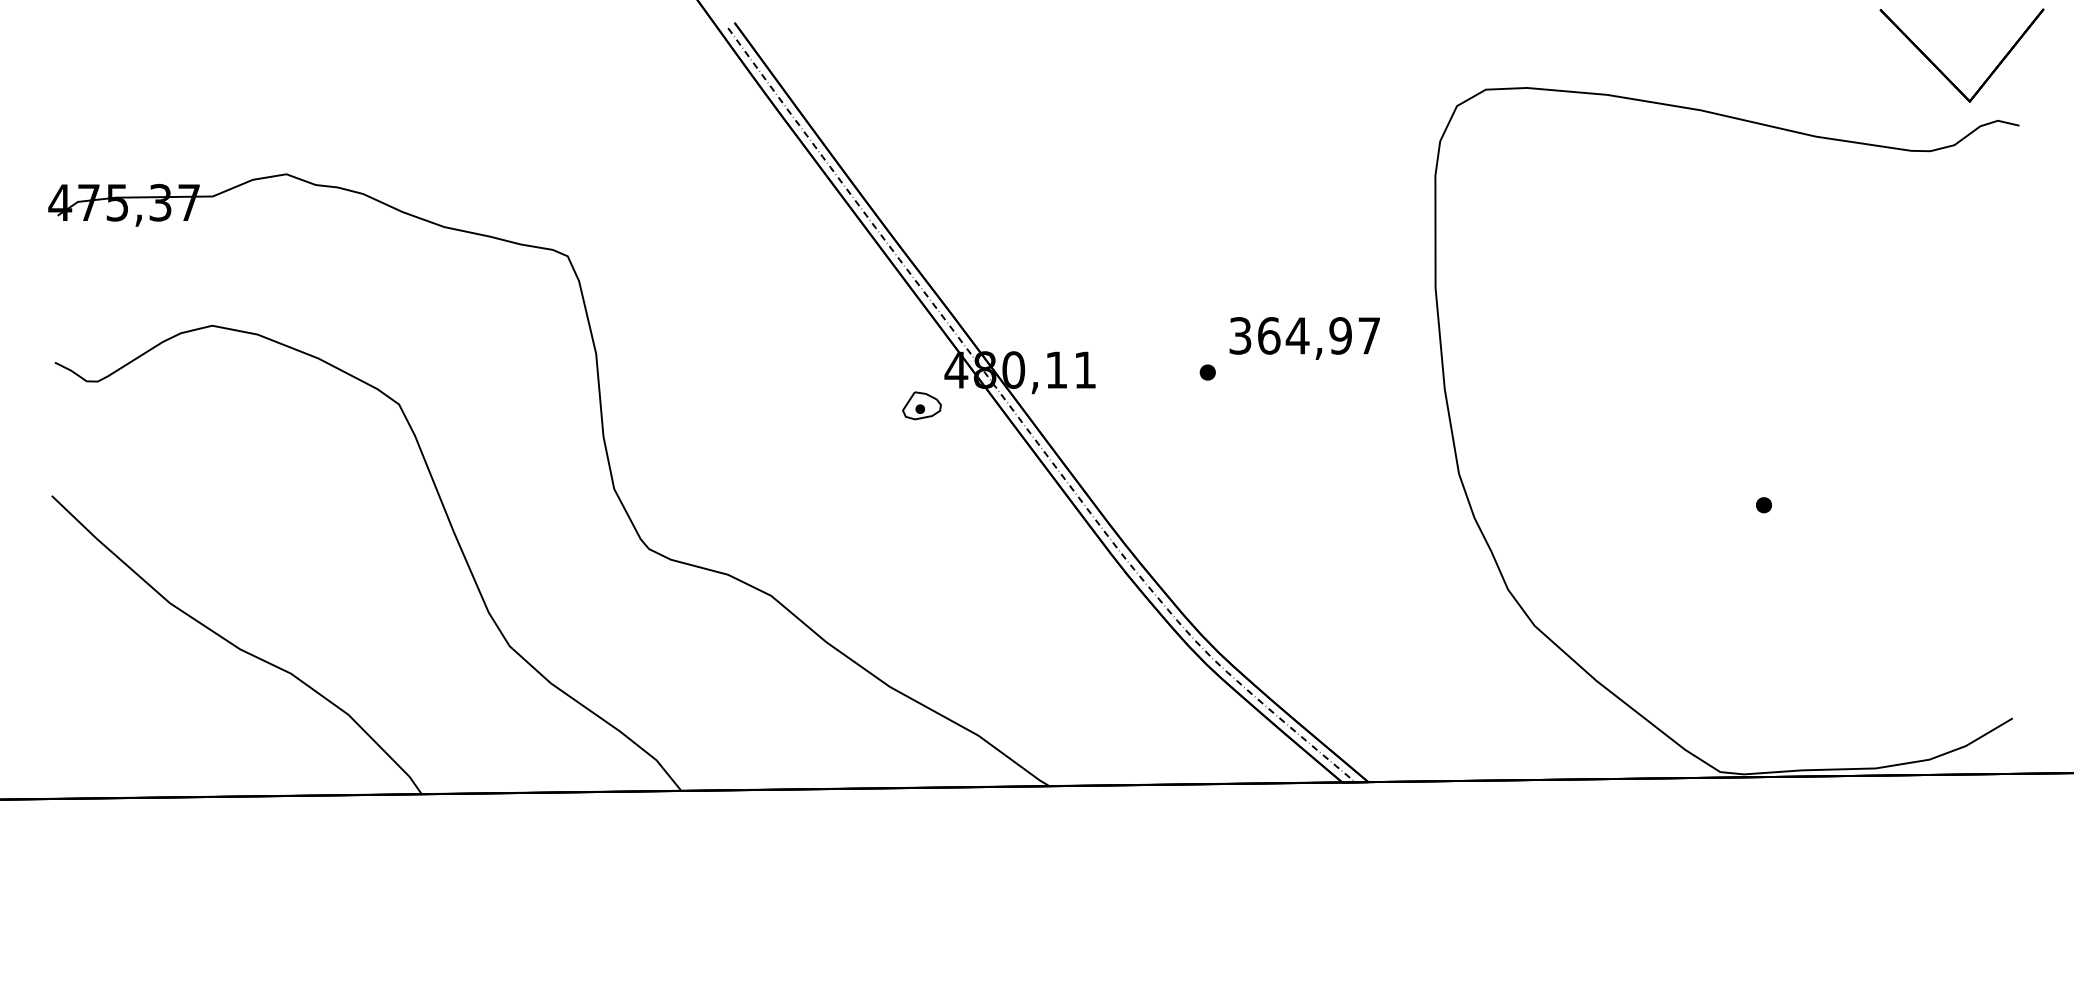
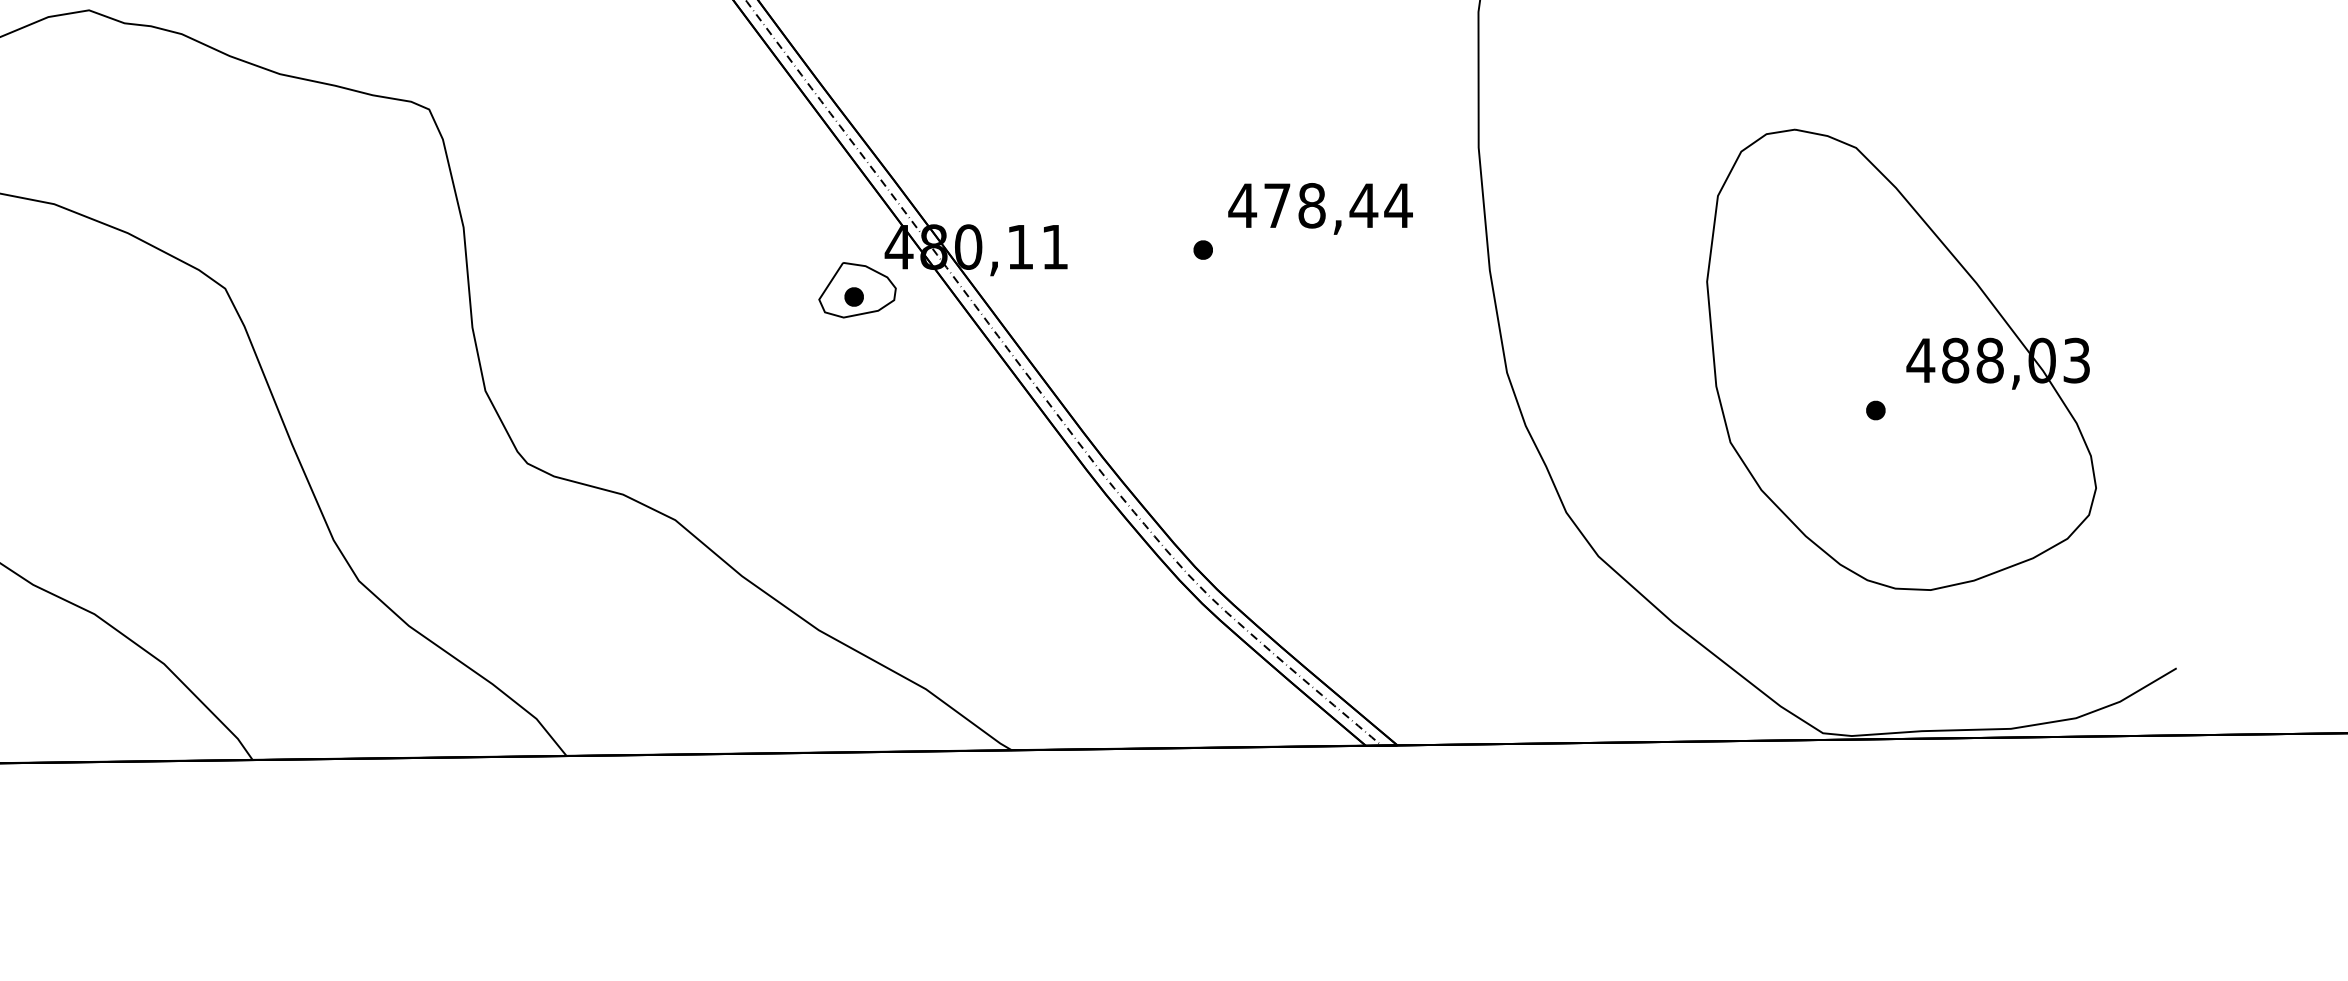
text: (1304, 335) -> (1320, 205), 364,97 -> 478,44
part: (921, 405) -> (857, 289), size x1.67
part: (1784, 463) -> (1900, 360), added

